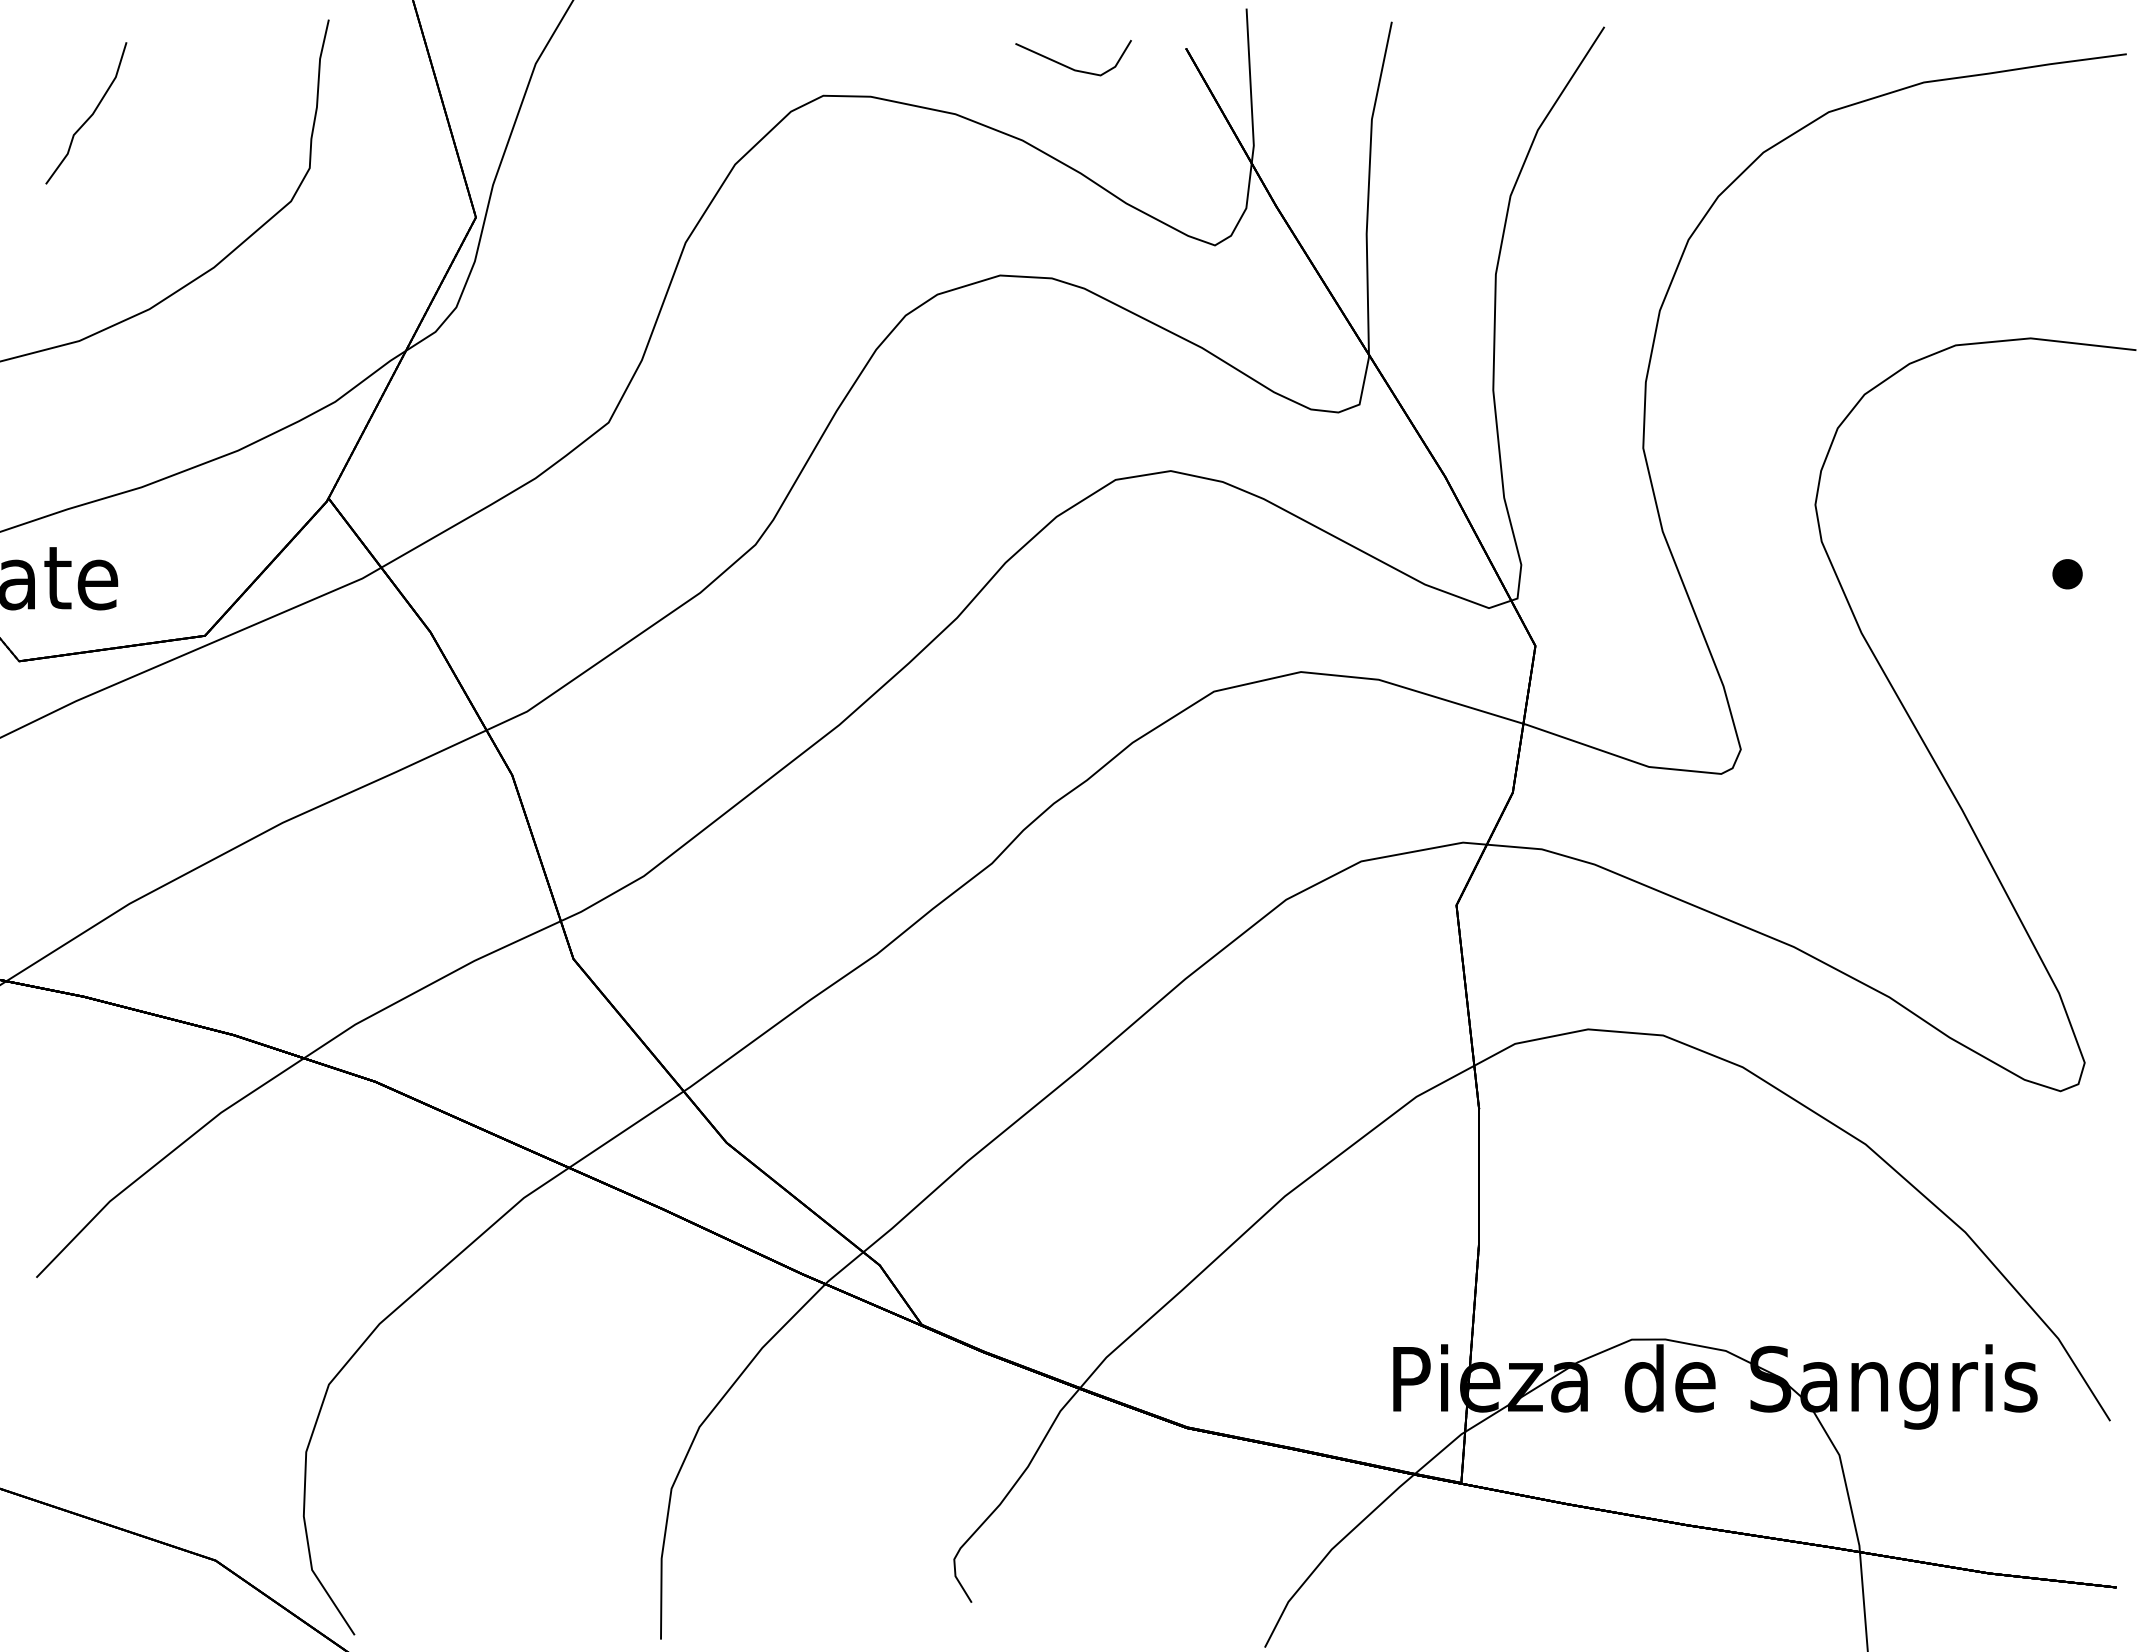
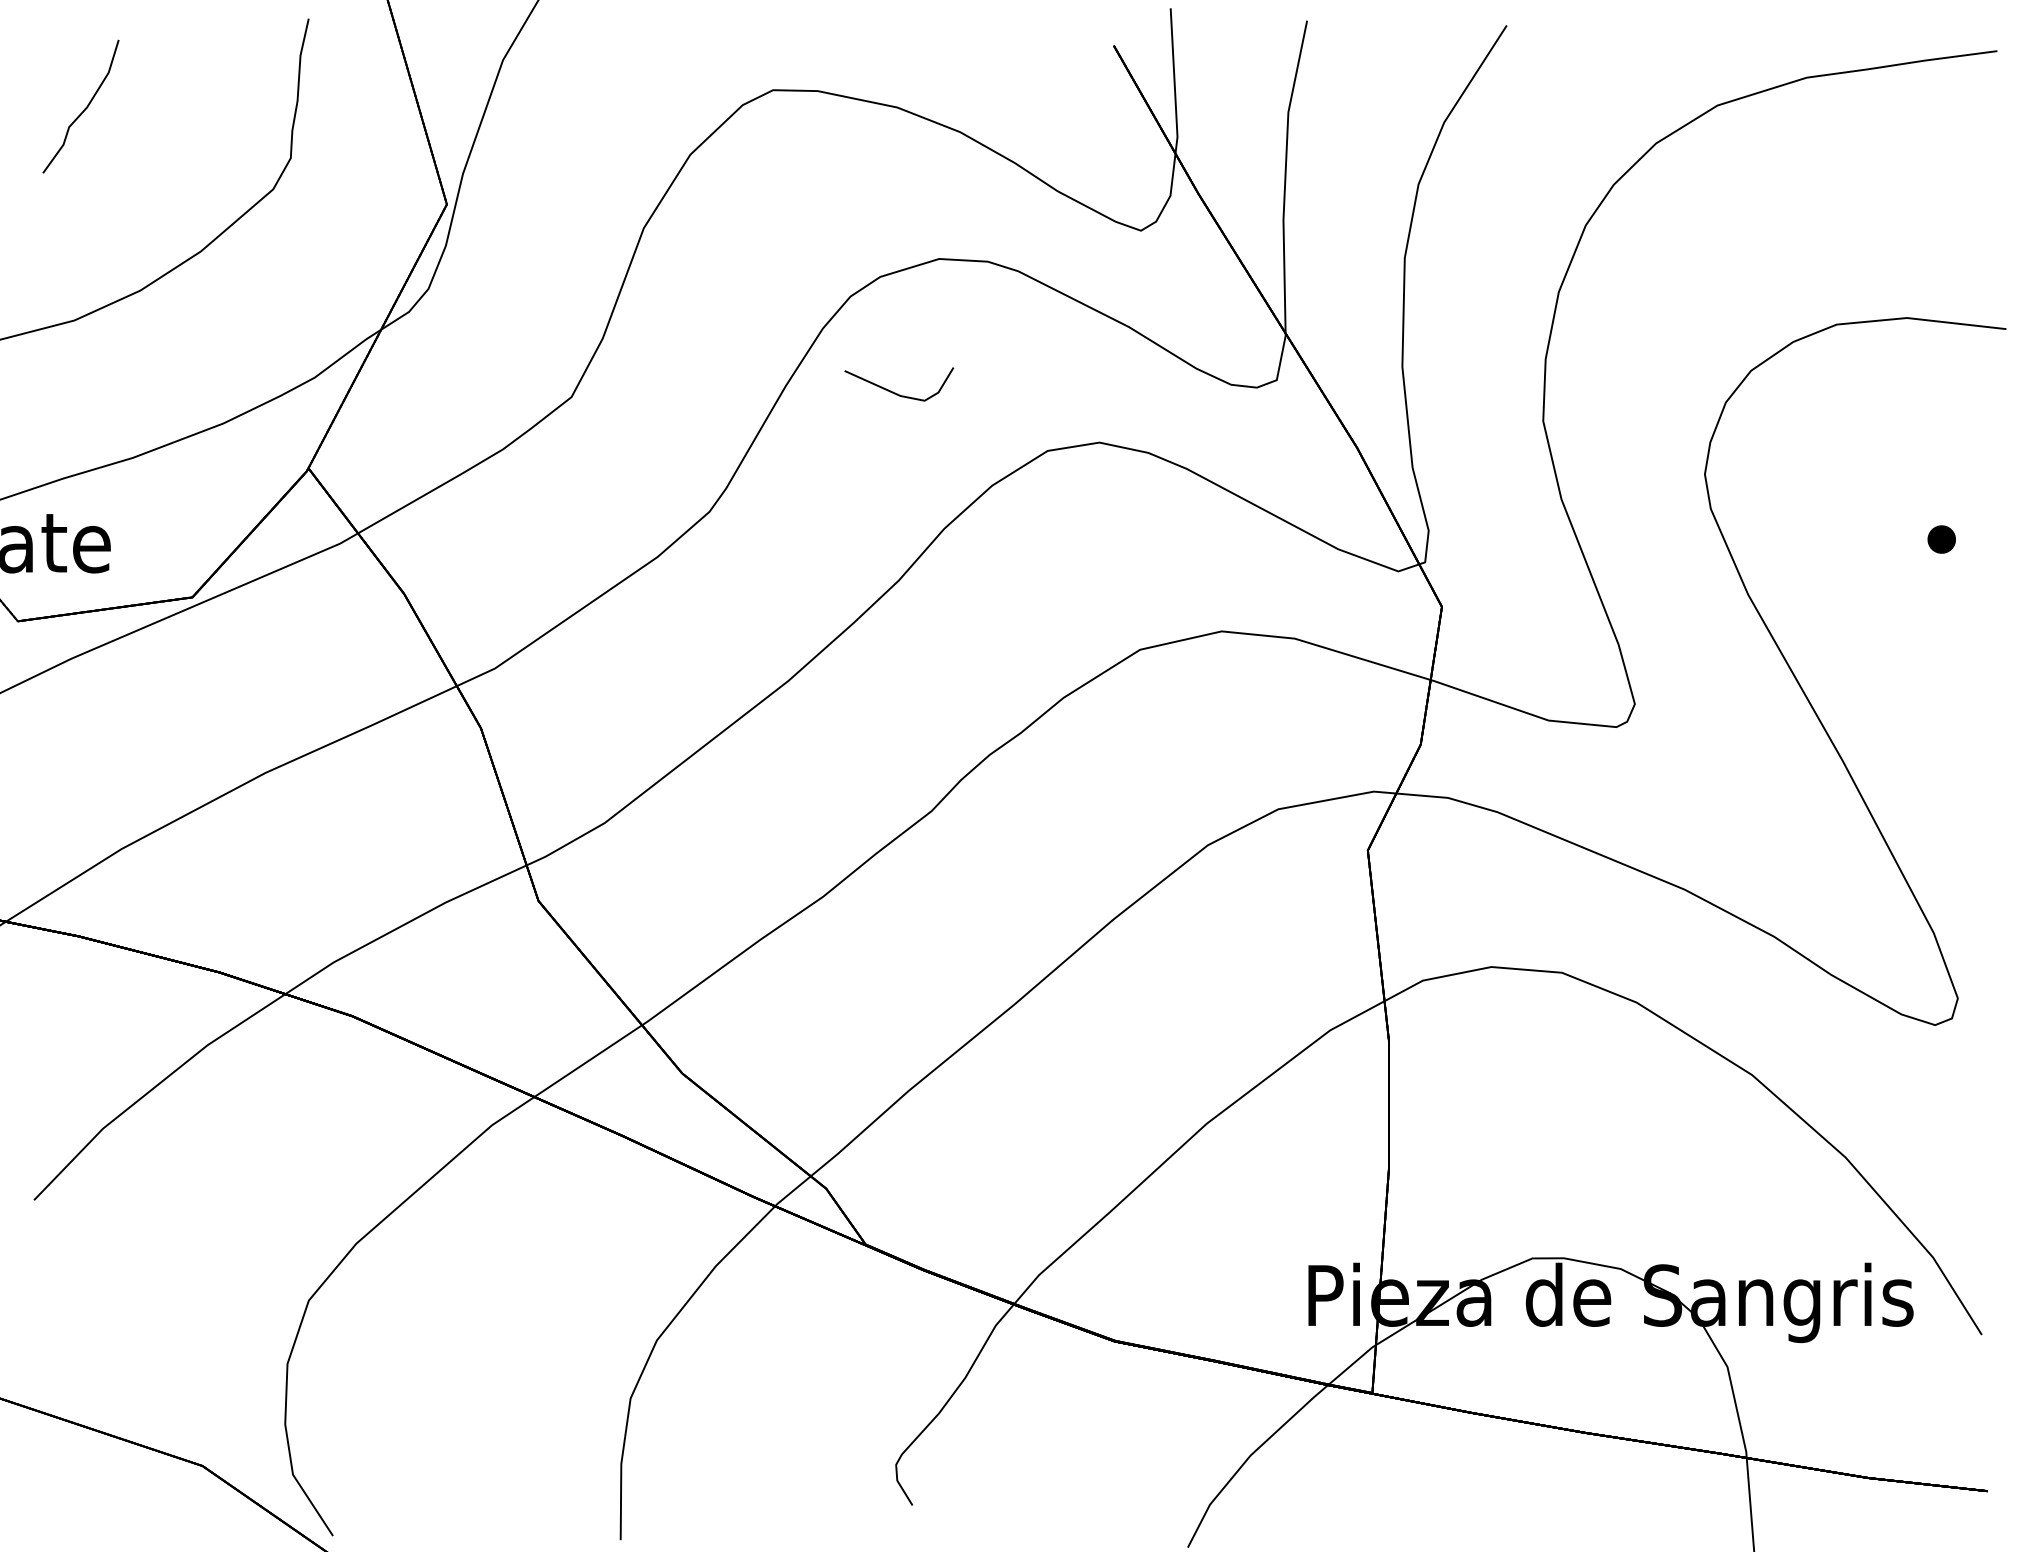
line: (1071, 67) -> (897, 393), moved

